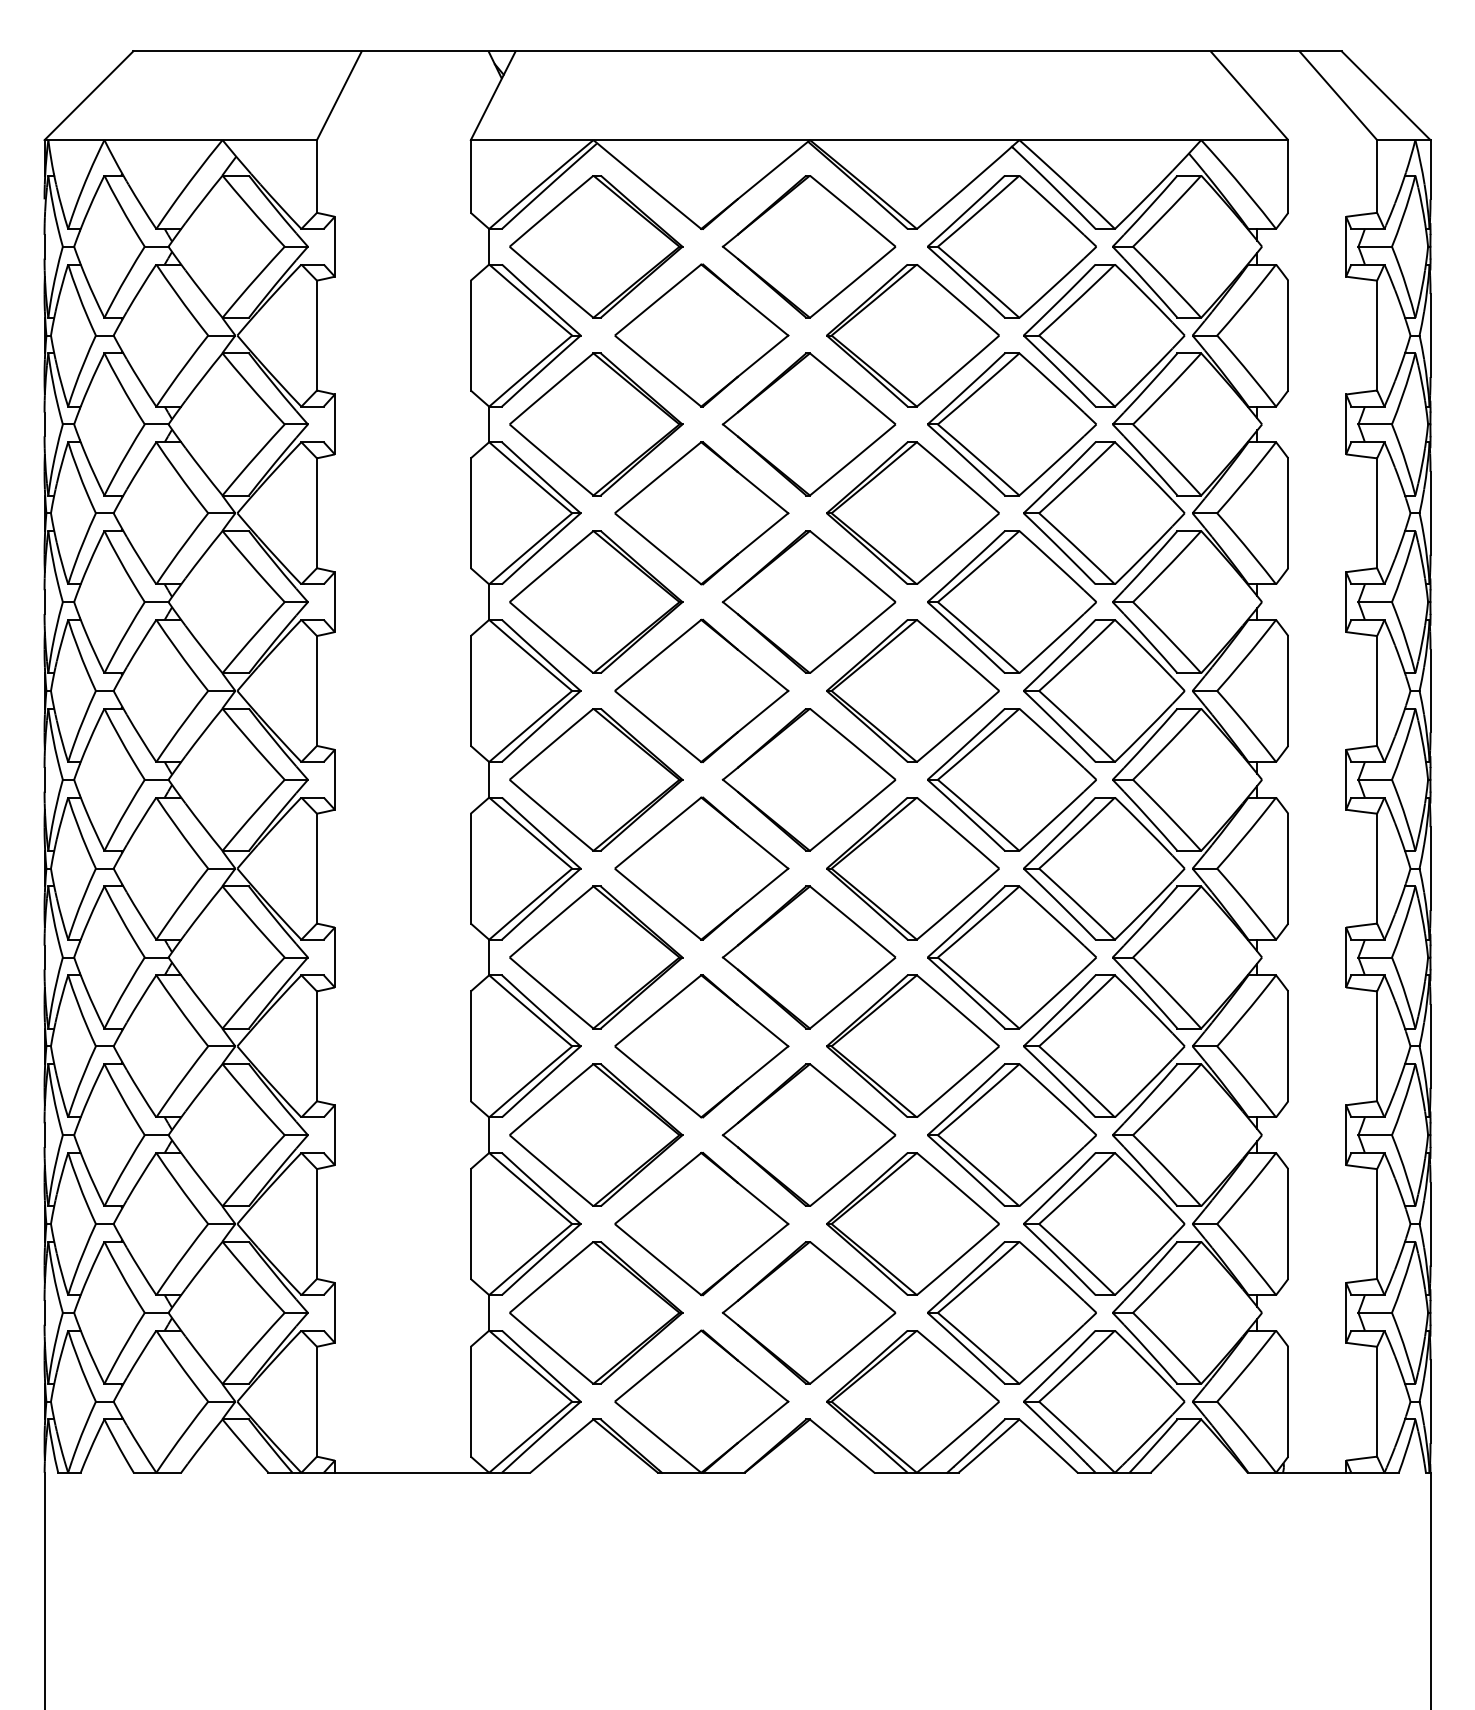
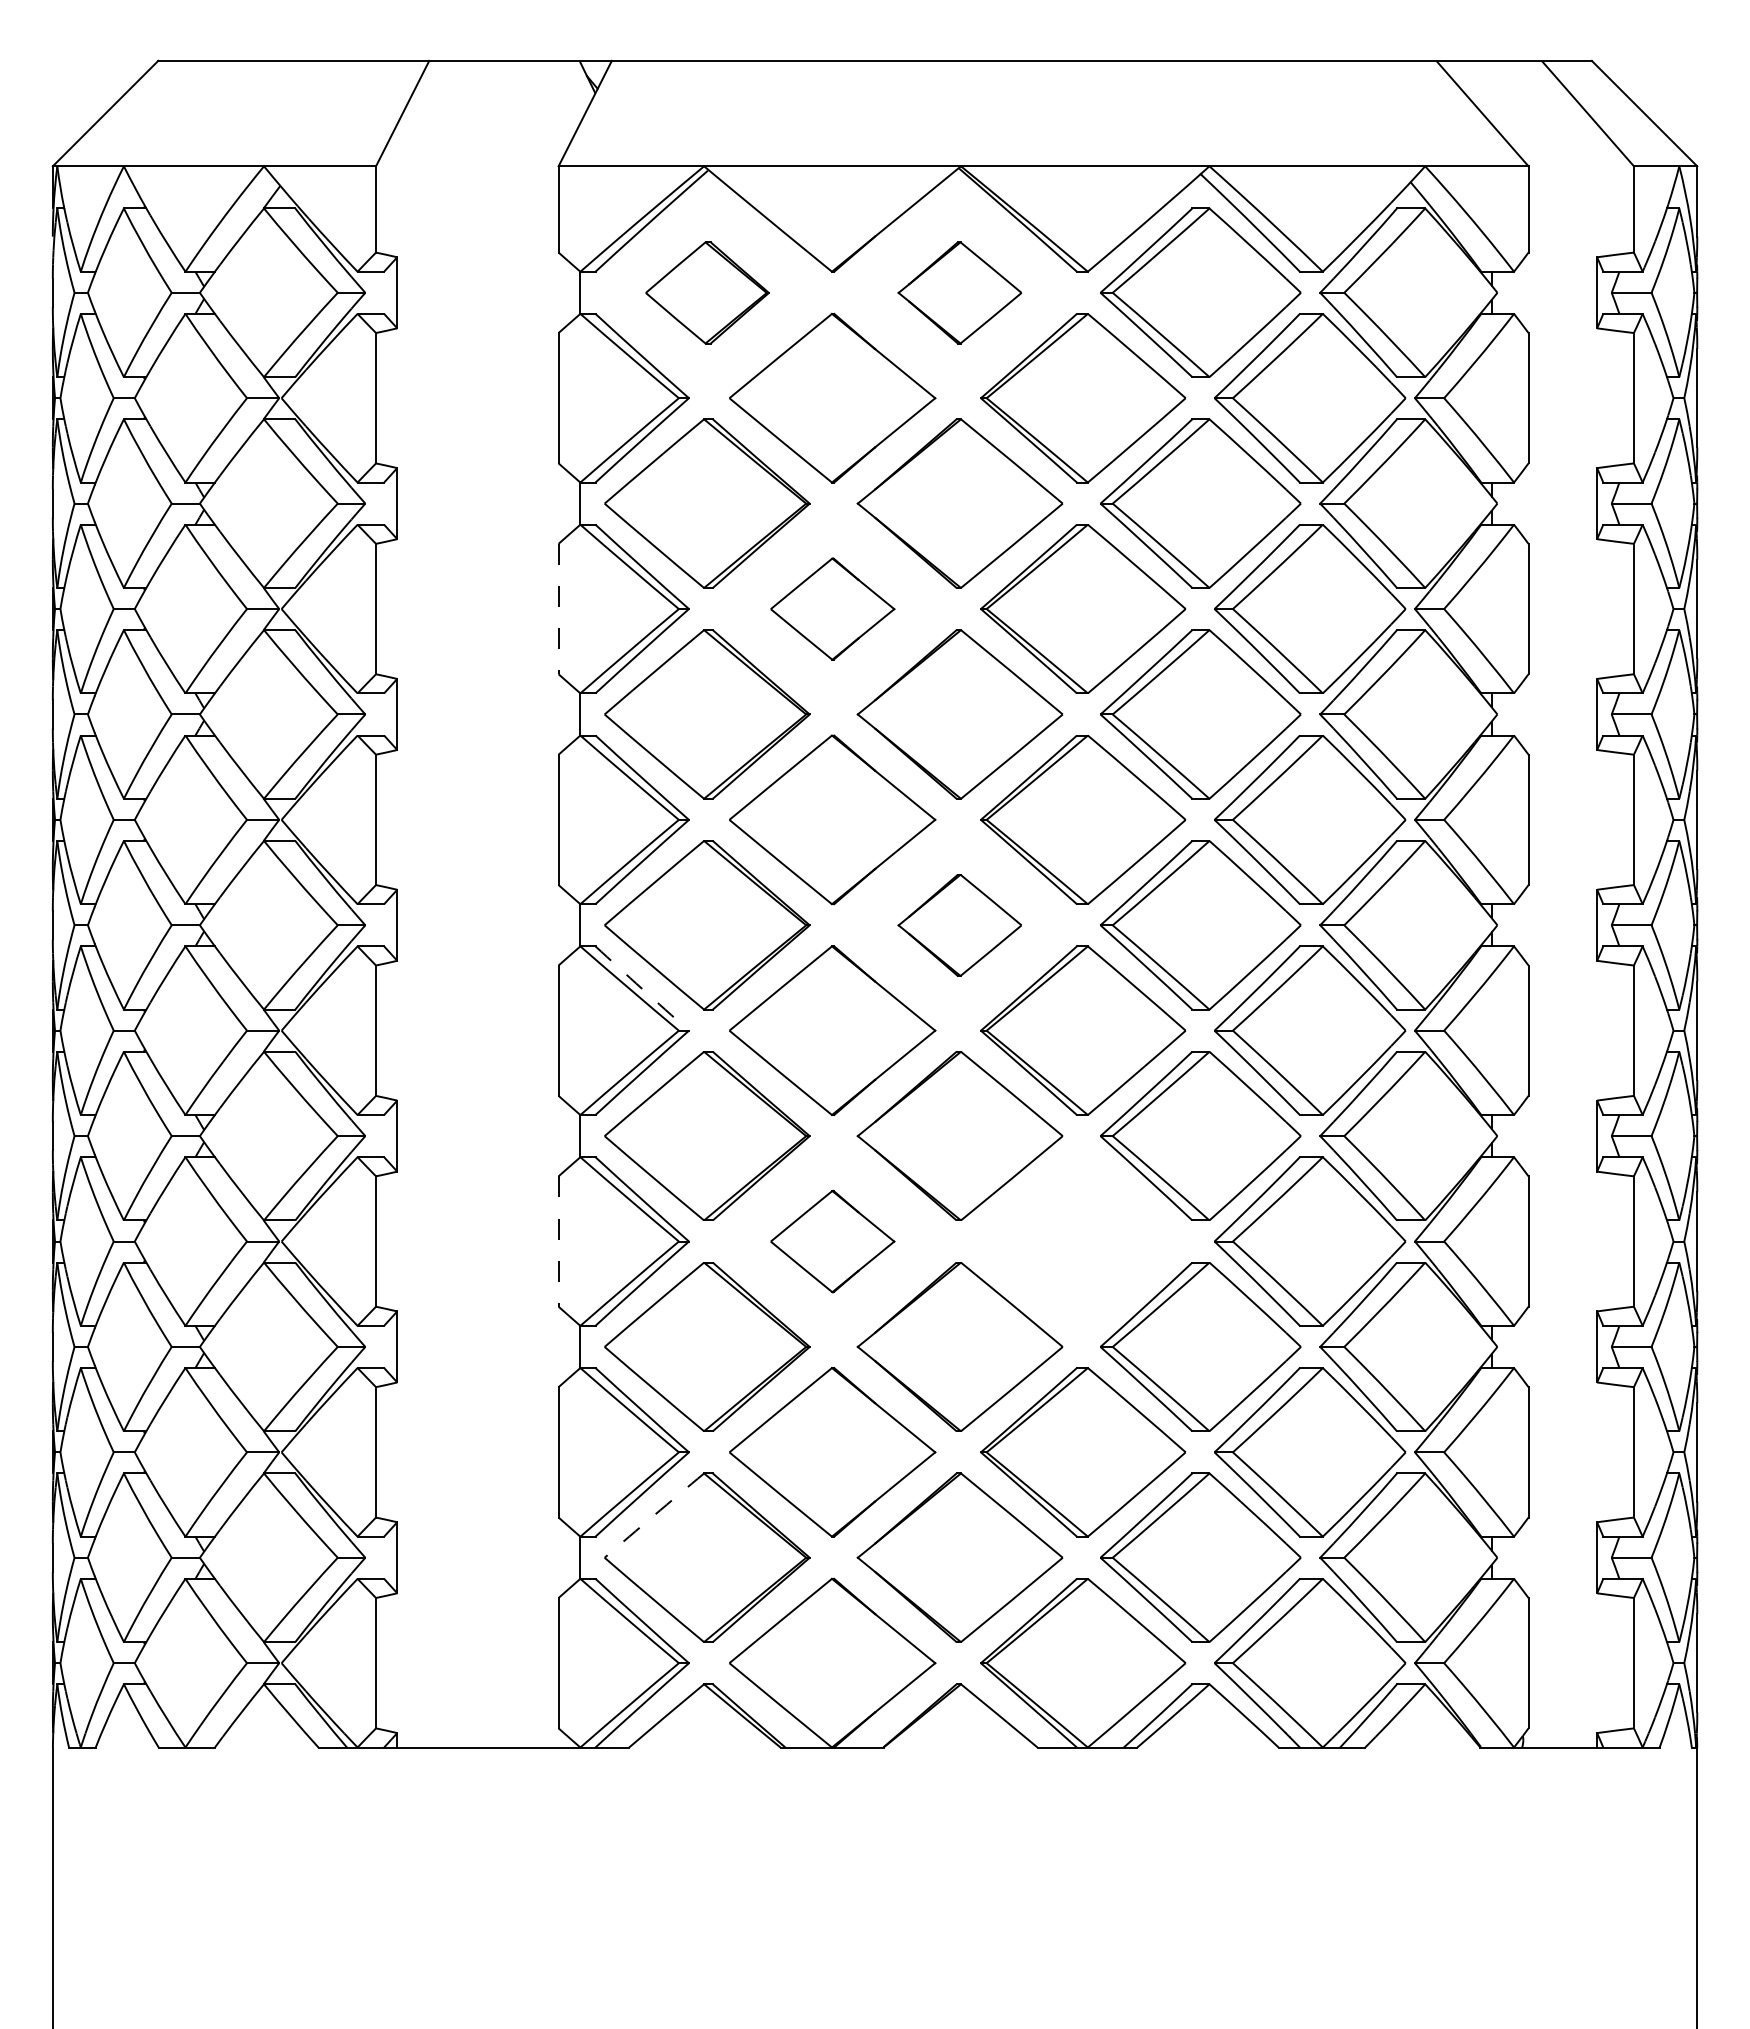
part: (596, 246) -> (707, 292), size x0.6
part: (808, 246) -> (959, 292), size x0.6
line: (470, 513) -> (558, 609), solid -> dashed
part: (701, 513) -> (832, 609), size x0.6
part: (808, 779) -> (959, 924), size x0.6
arc: (541, 833) -> (642, 988), solid -> dashed
part: (912, 1045) -> (1082, 1240), removed
line: (470, 1046) -> (558, 1241), solid -> dashed
part: (701, 1046) -> (832, 1241), size x0.6
arc: (551, 1277) -> (654, 1515), solid -> dashed

